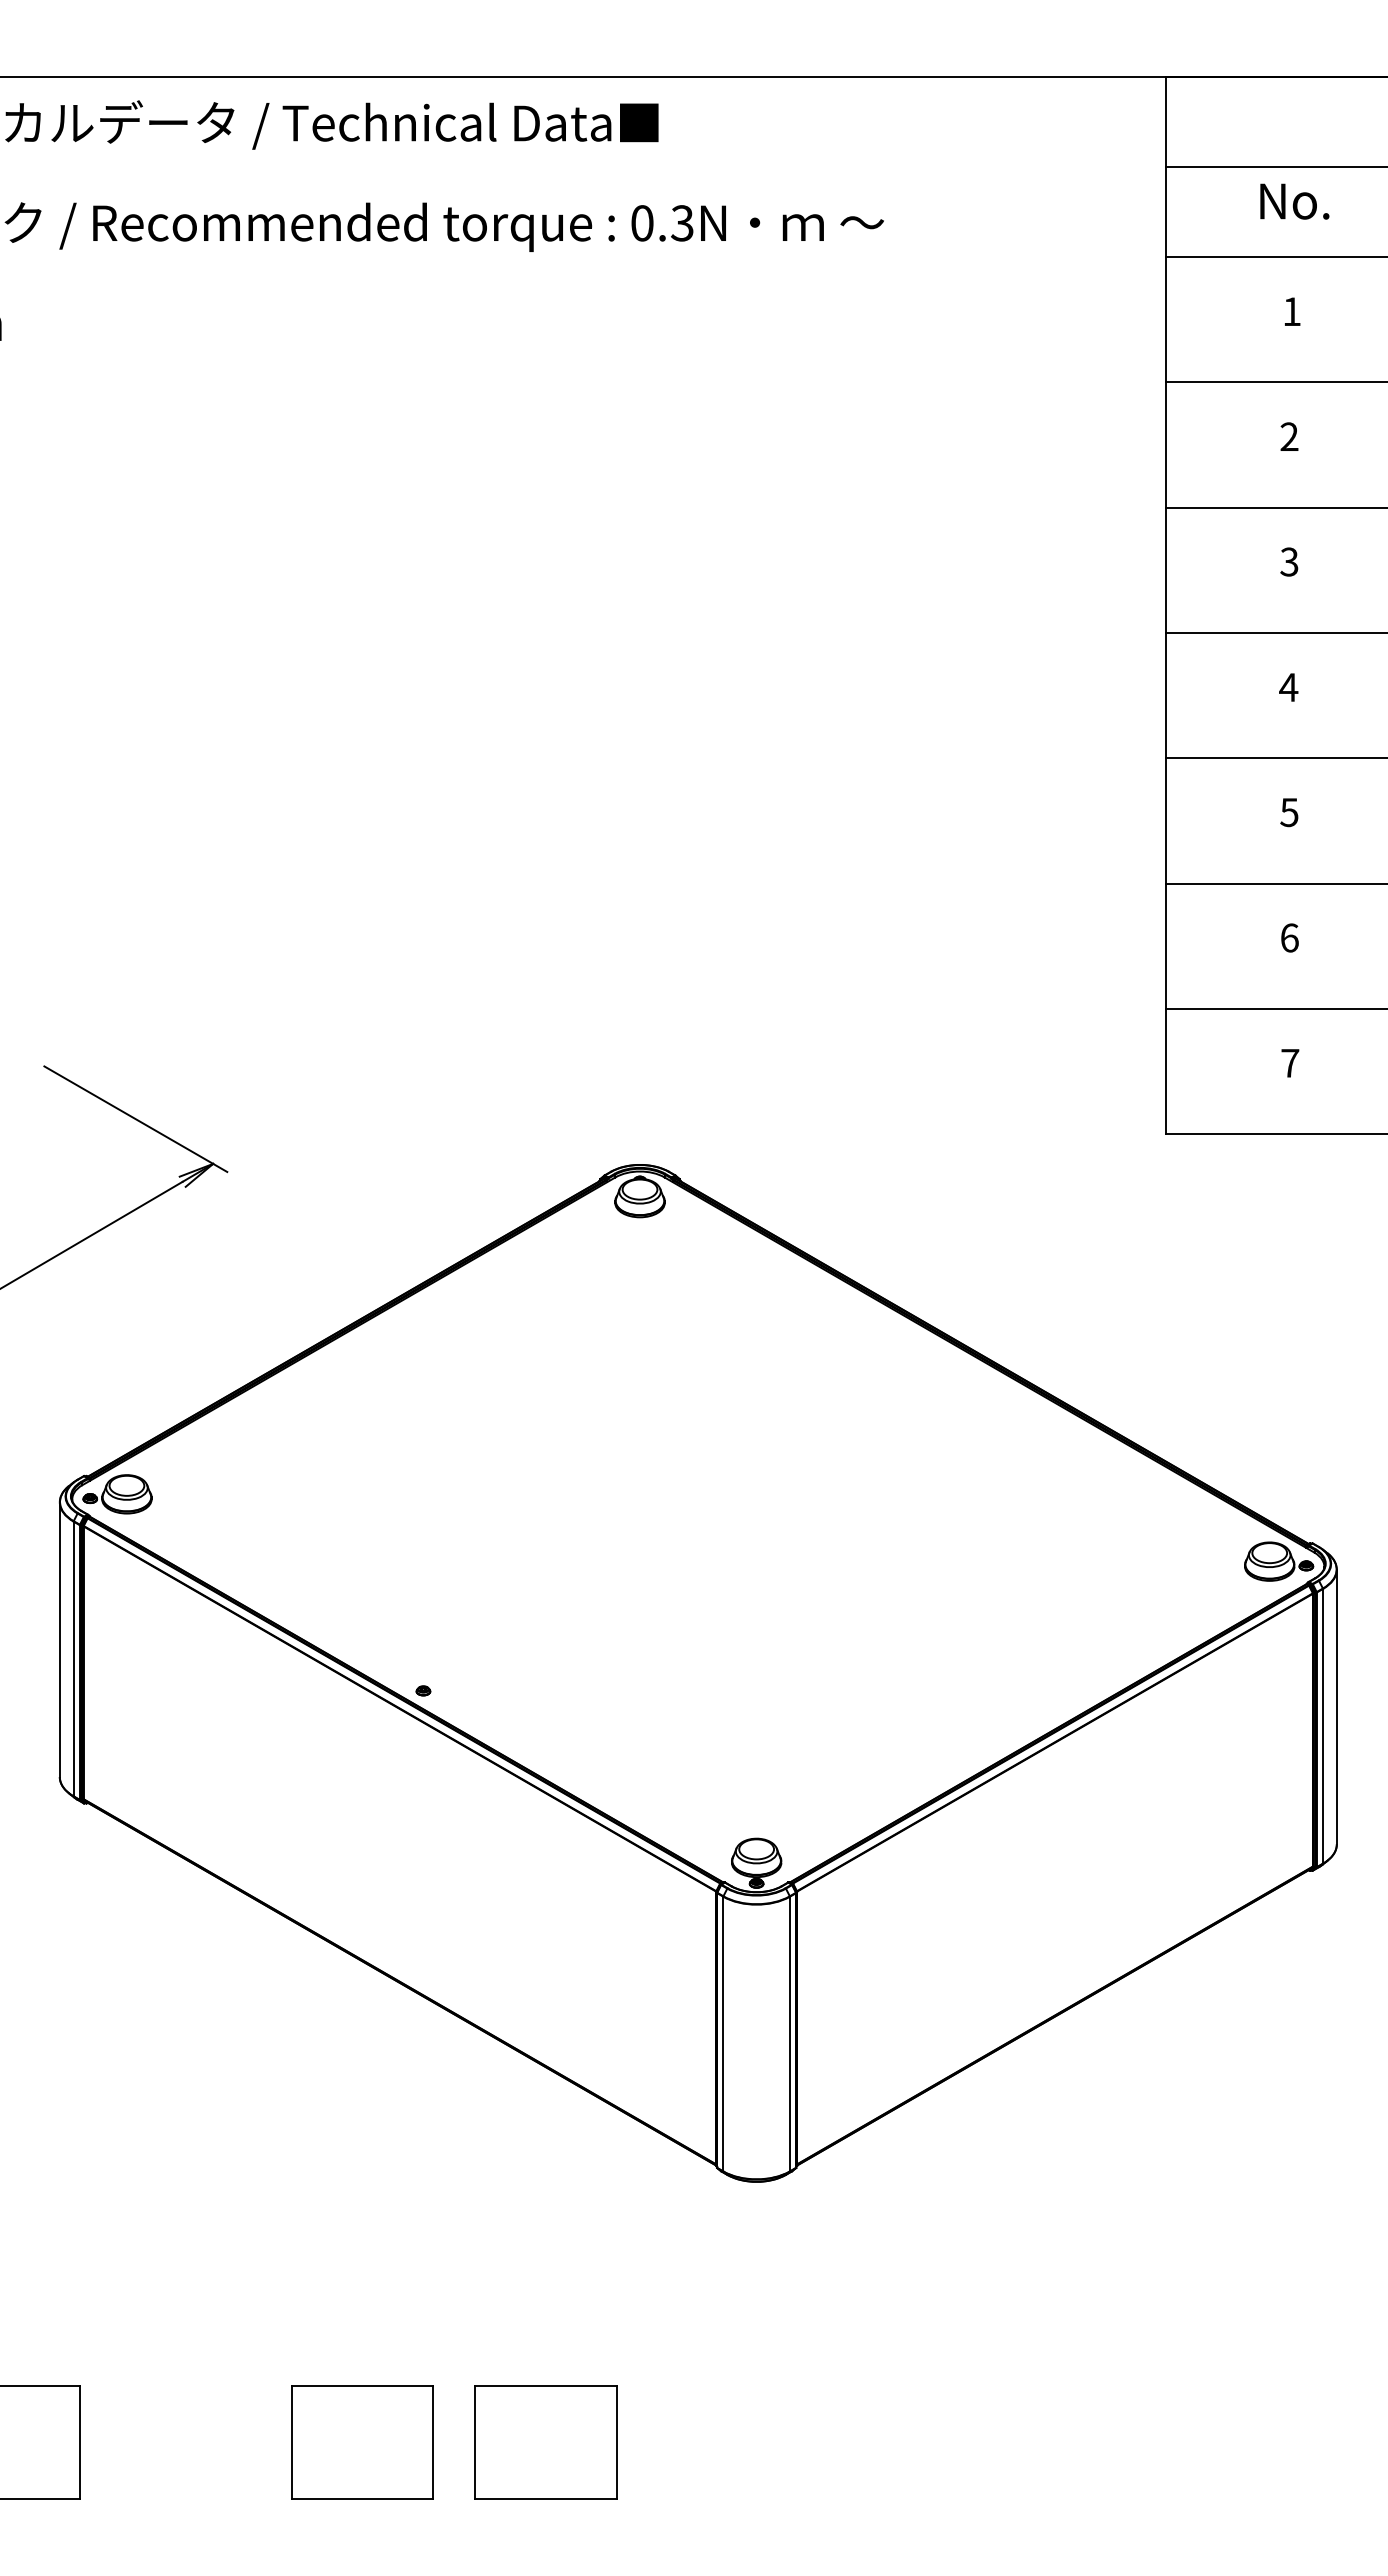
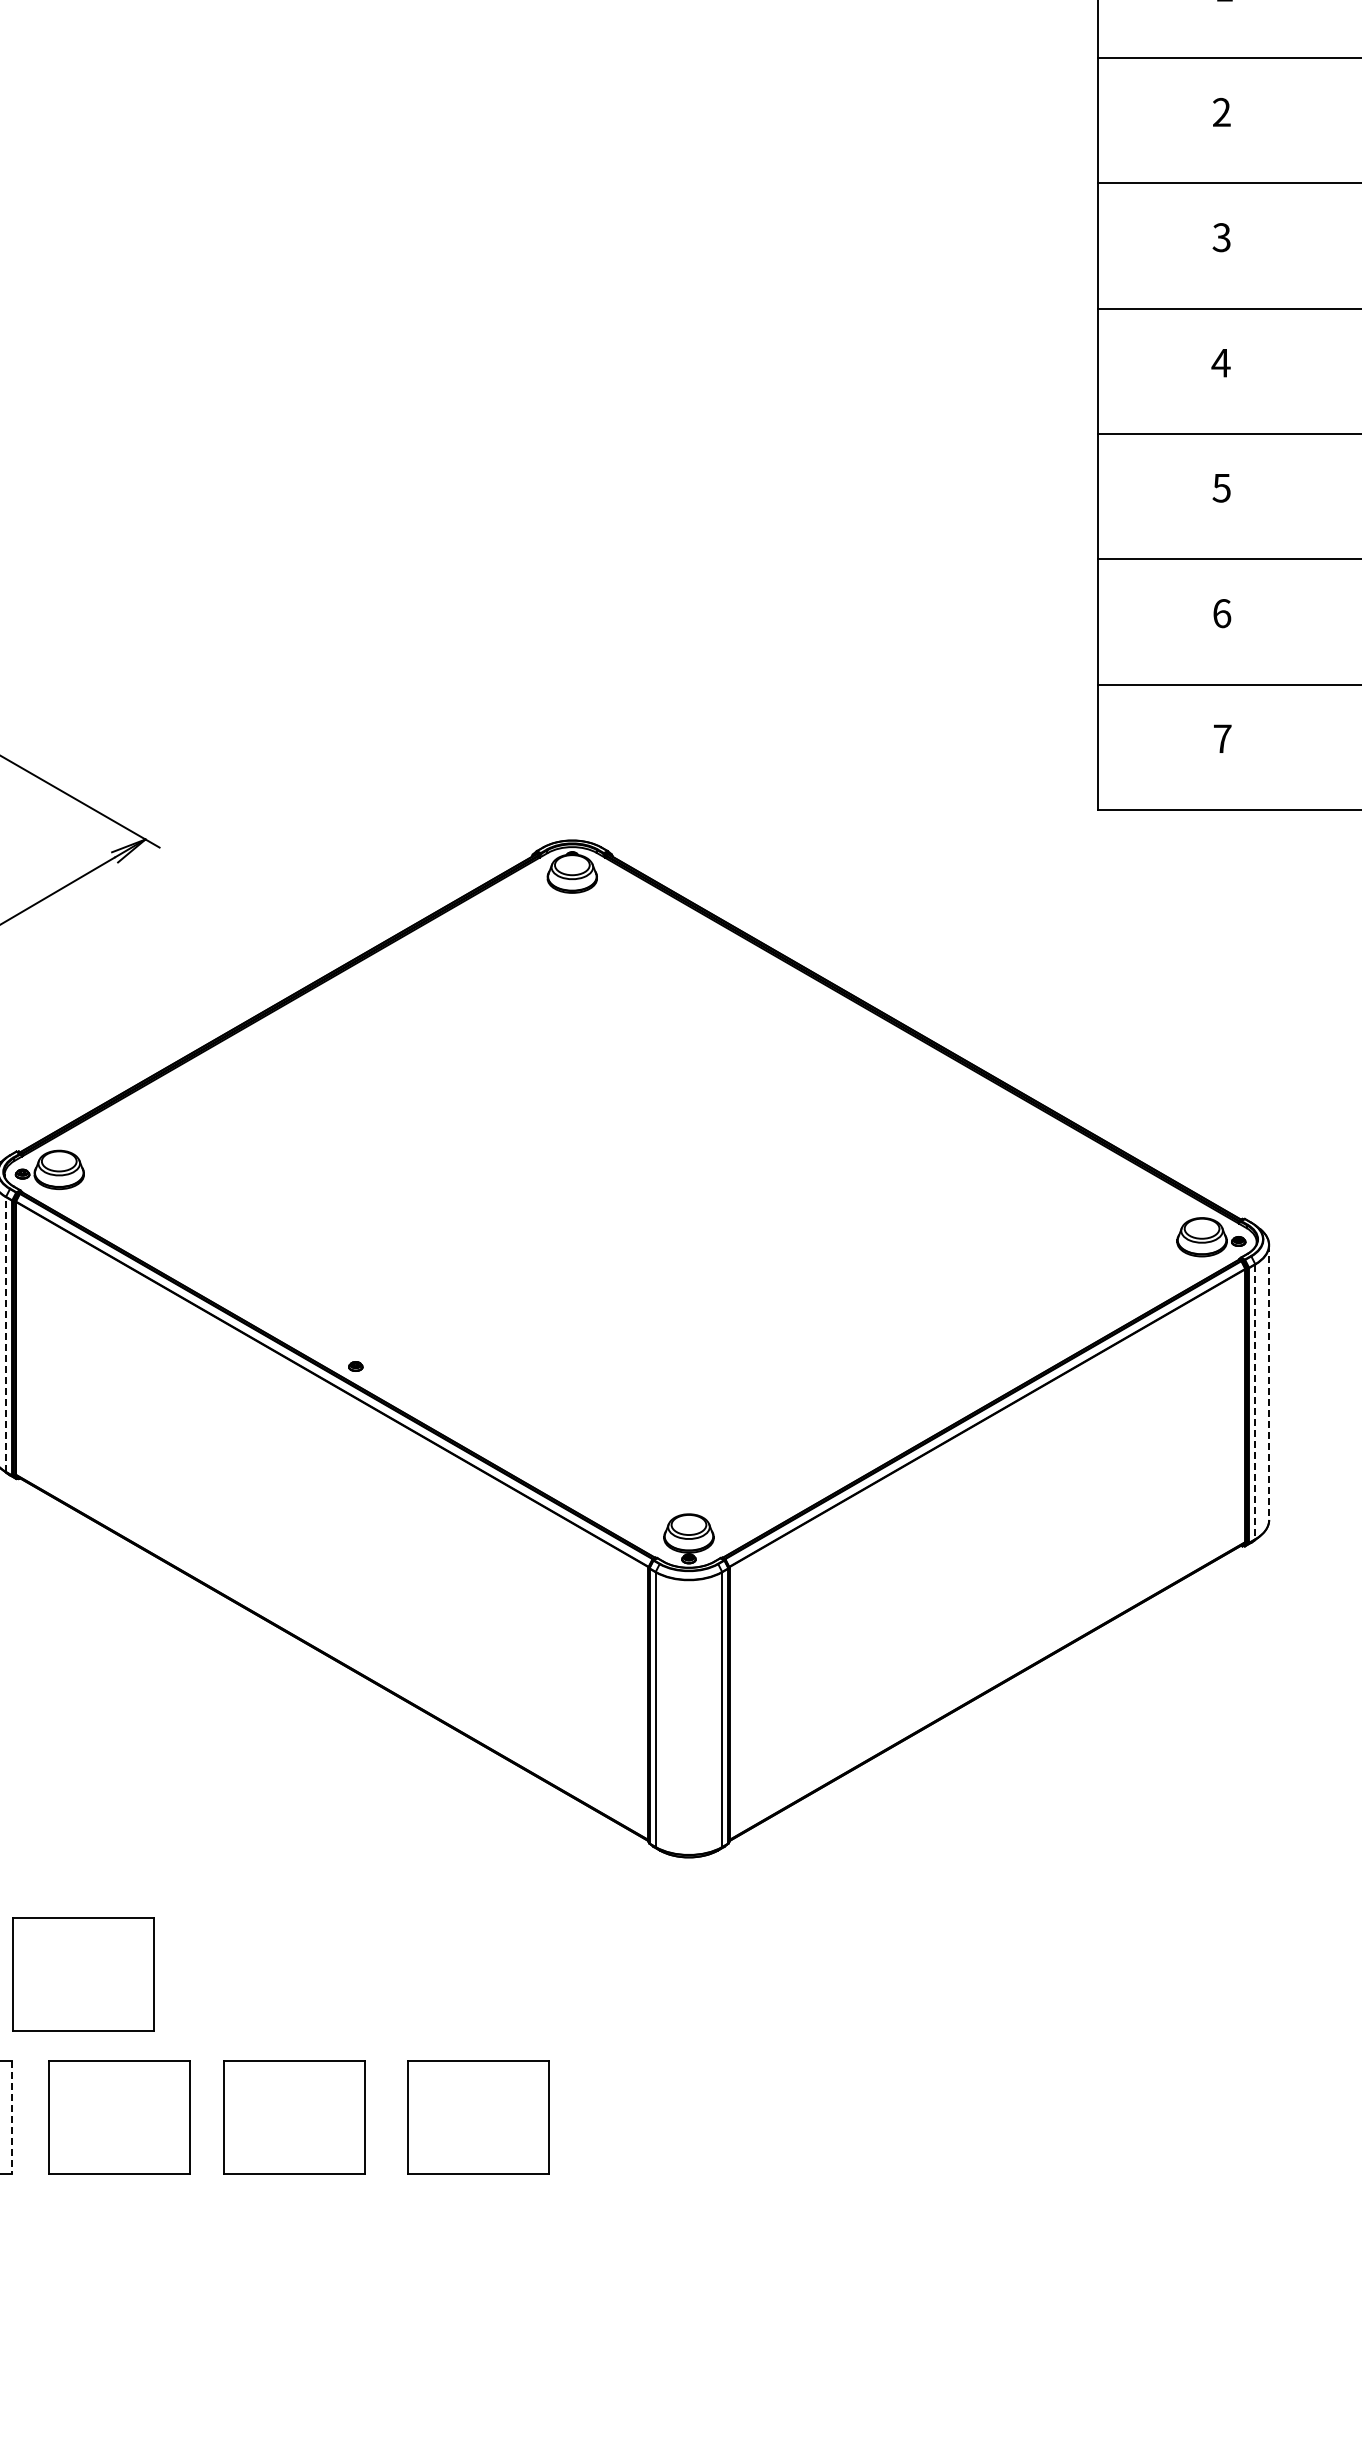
line: (73, 1658) -> (5, 1334), solid -> dashed
line: (1336, 1707) -> (1268, 1383), solid -> dashed
line: (1323, 1726) -> (1255, 1402), solid -> dashed
part: (151, 2299) -> (83, 1975), added
line: (79, 2442) -> (11, 2118), solid -> dashed
part: (186, 2442) -> (118, 2118), added

